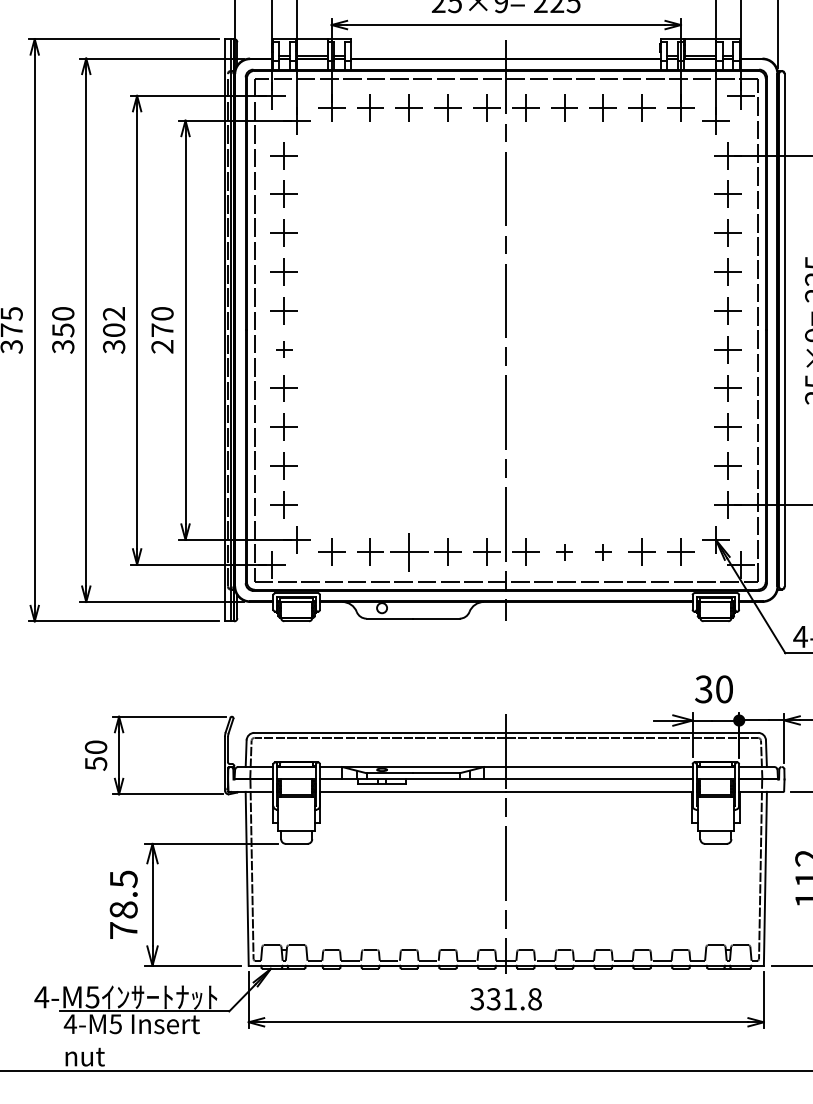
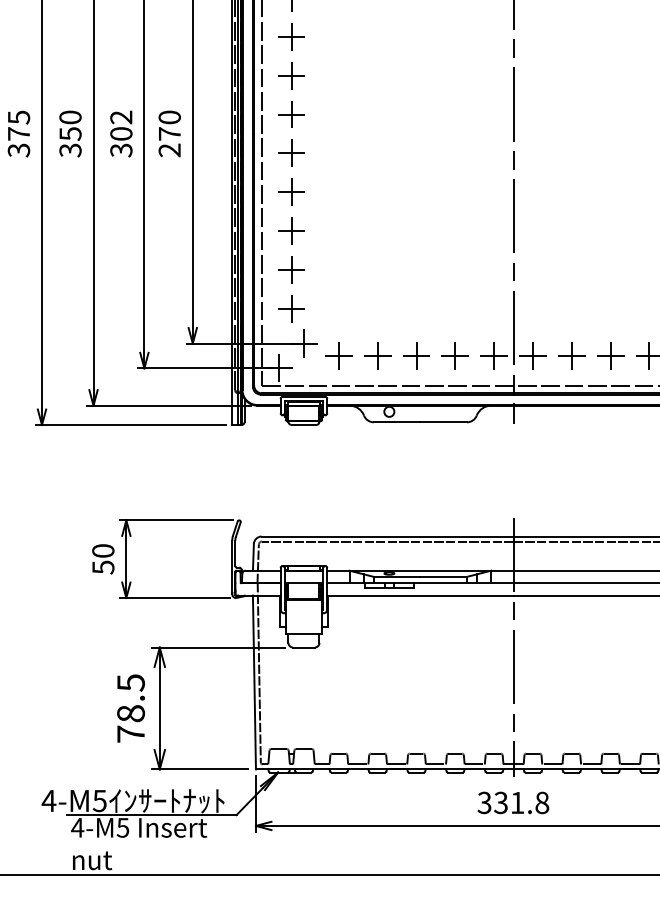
part: (283, 349) -> (290, 153), size x1.67
part: (408, 551) -> (415, 355), size x0.71
part: (564, 551) -> (571, 355), size x1.67
part: (602, 551) -> (609, 355), size x1.67

